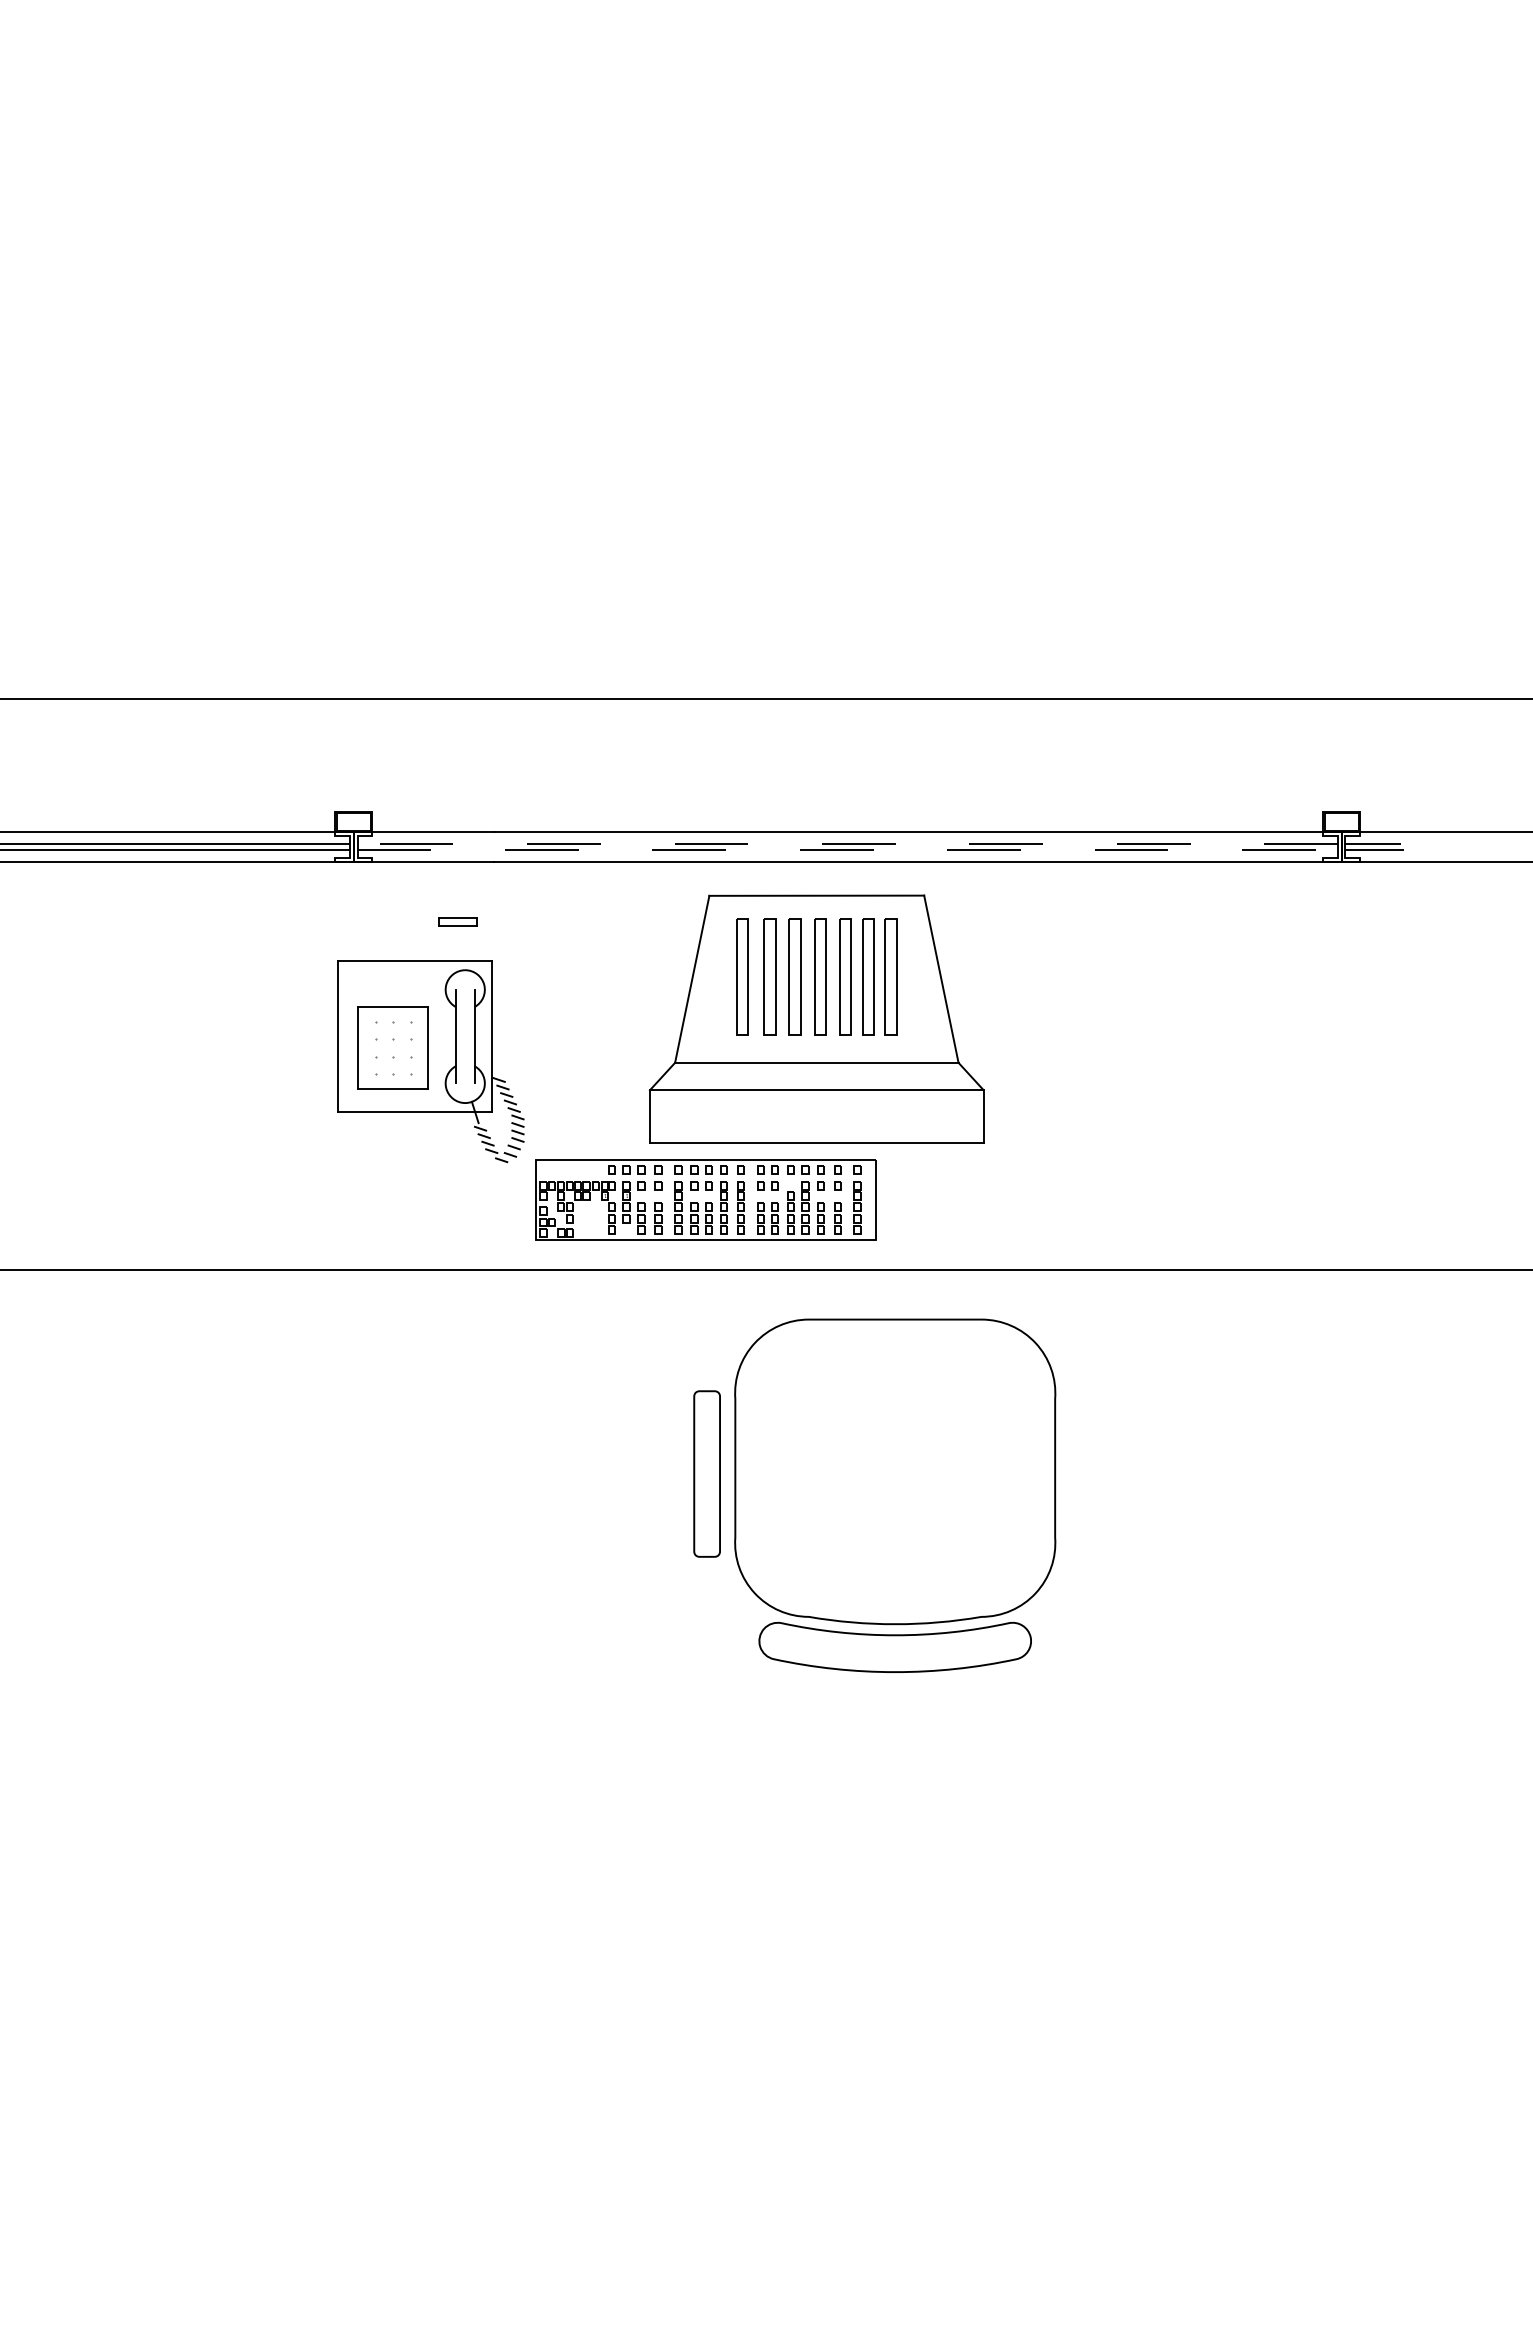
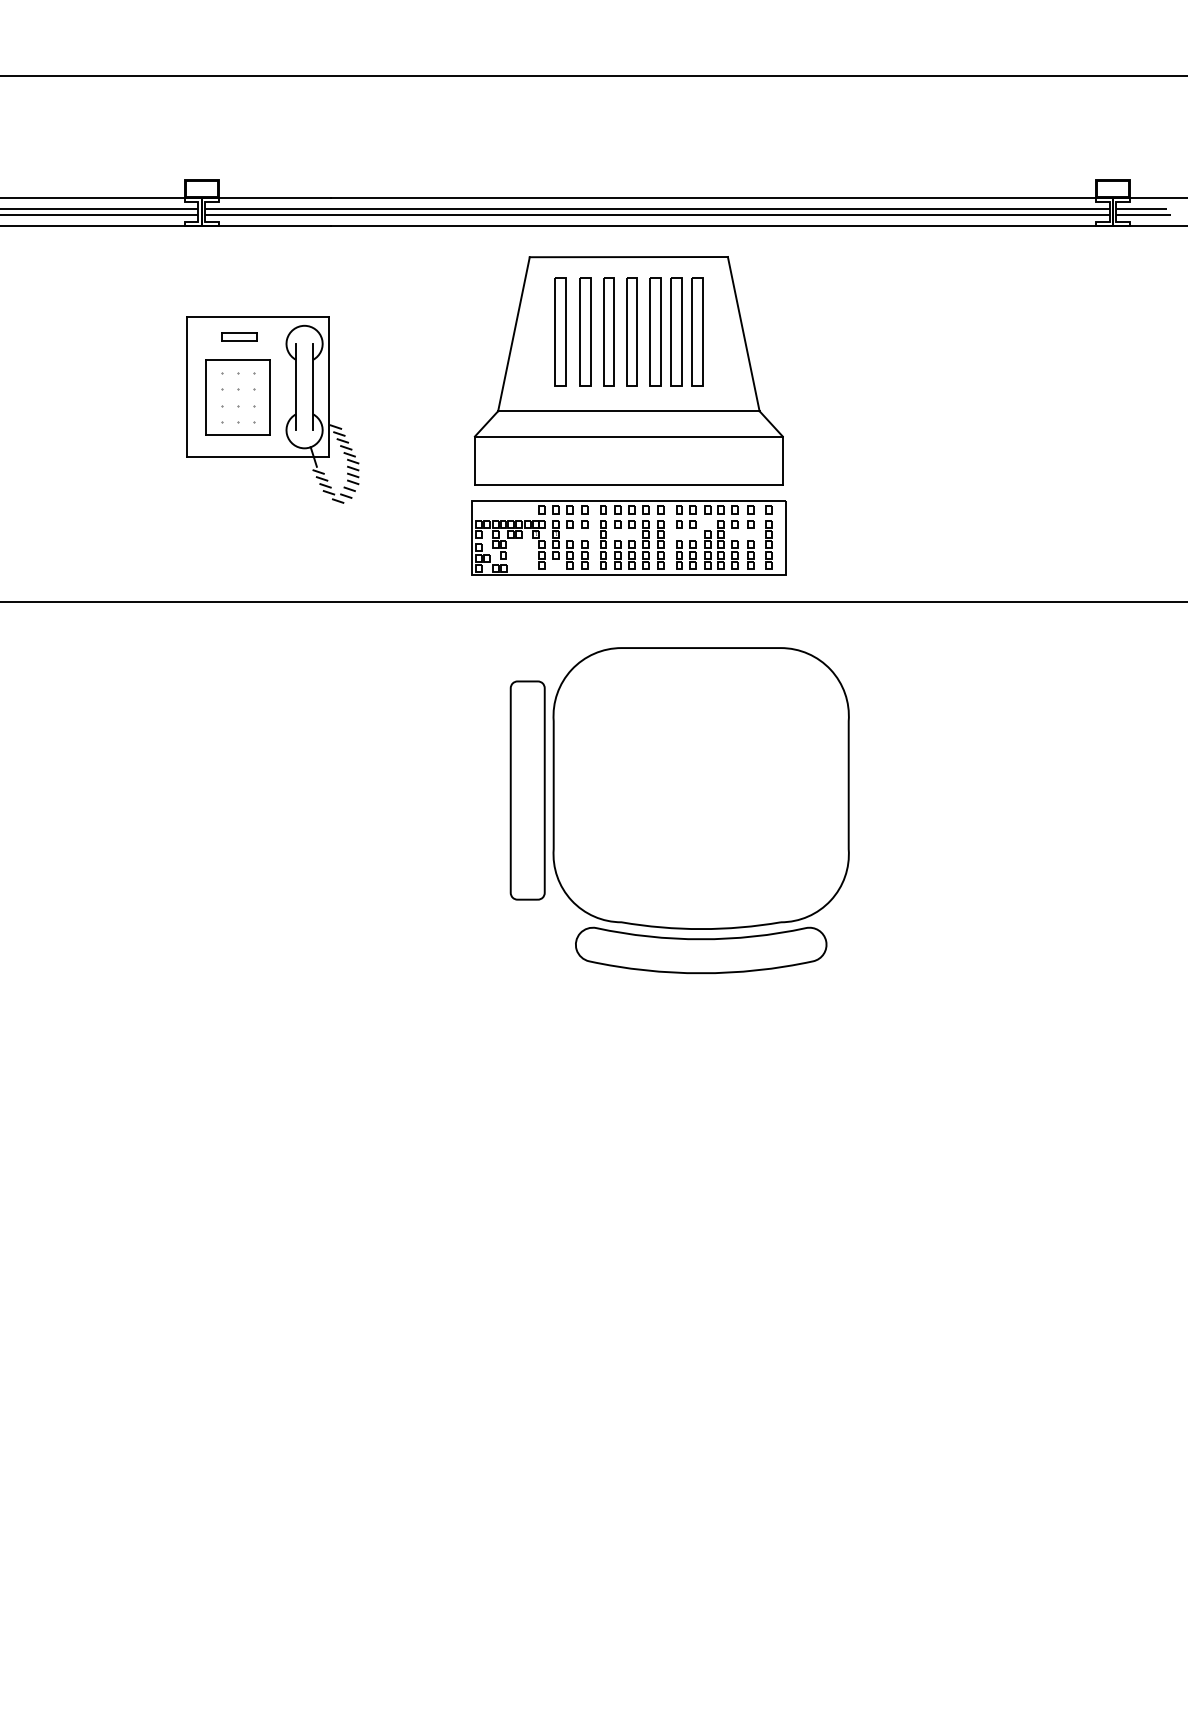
line: (847, 844) -> (657, 209), dashed -> solid
line: (848, 850) -> (658, 215), dashed -> solid
part: (457, 921) -> (239, 336), moved
part: (705, 1199) -> (628, 537), moved
part: (706, 1473) -> (527, 790), size x1.43

